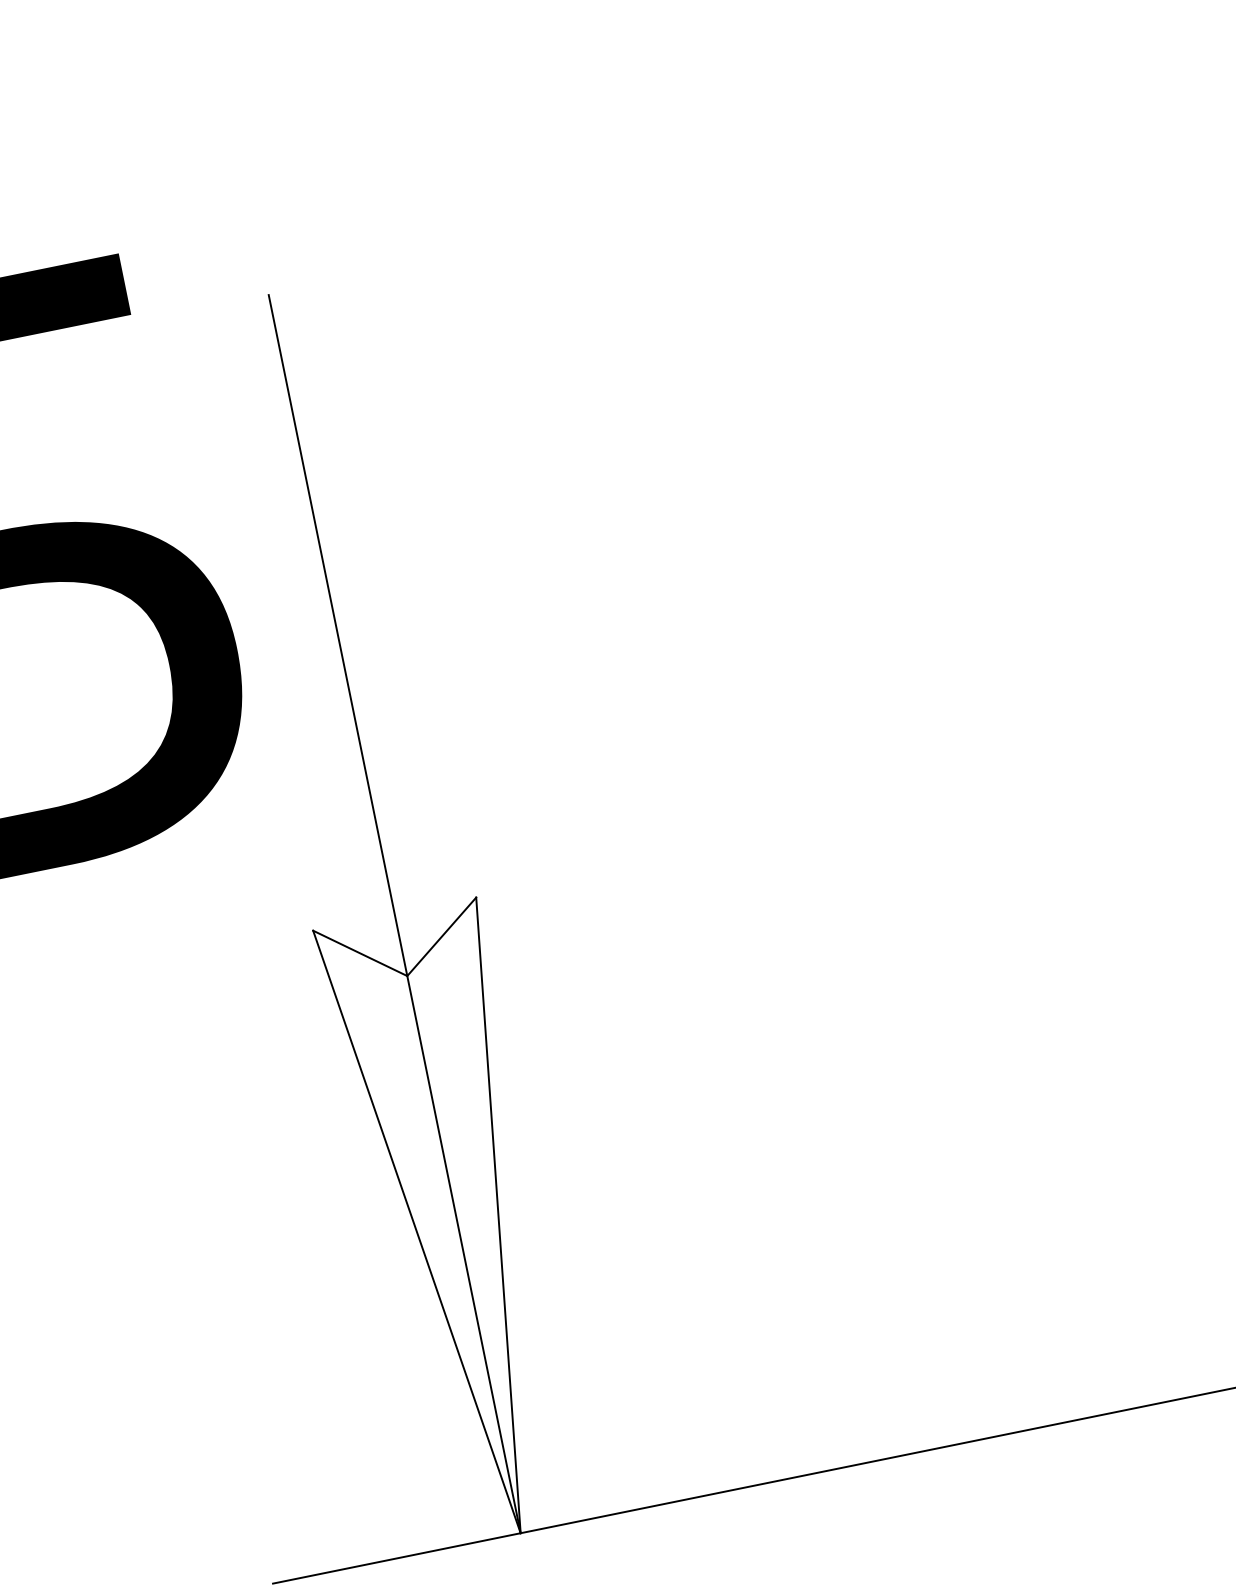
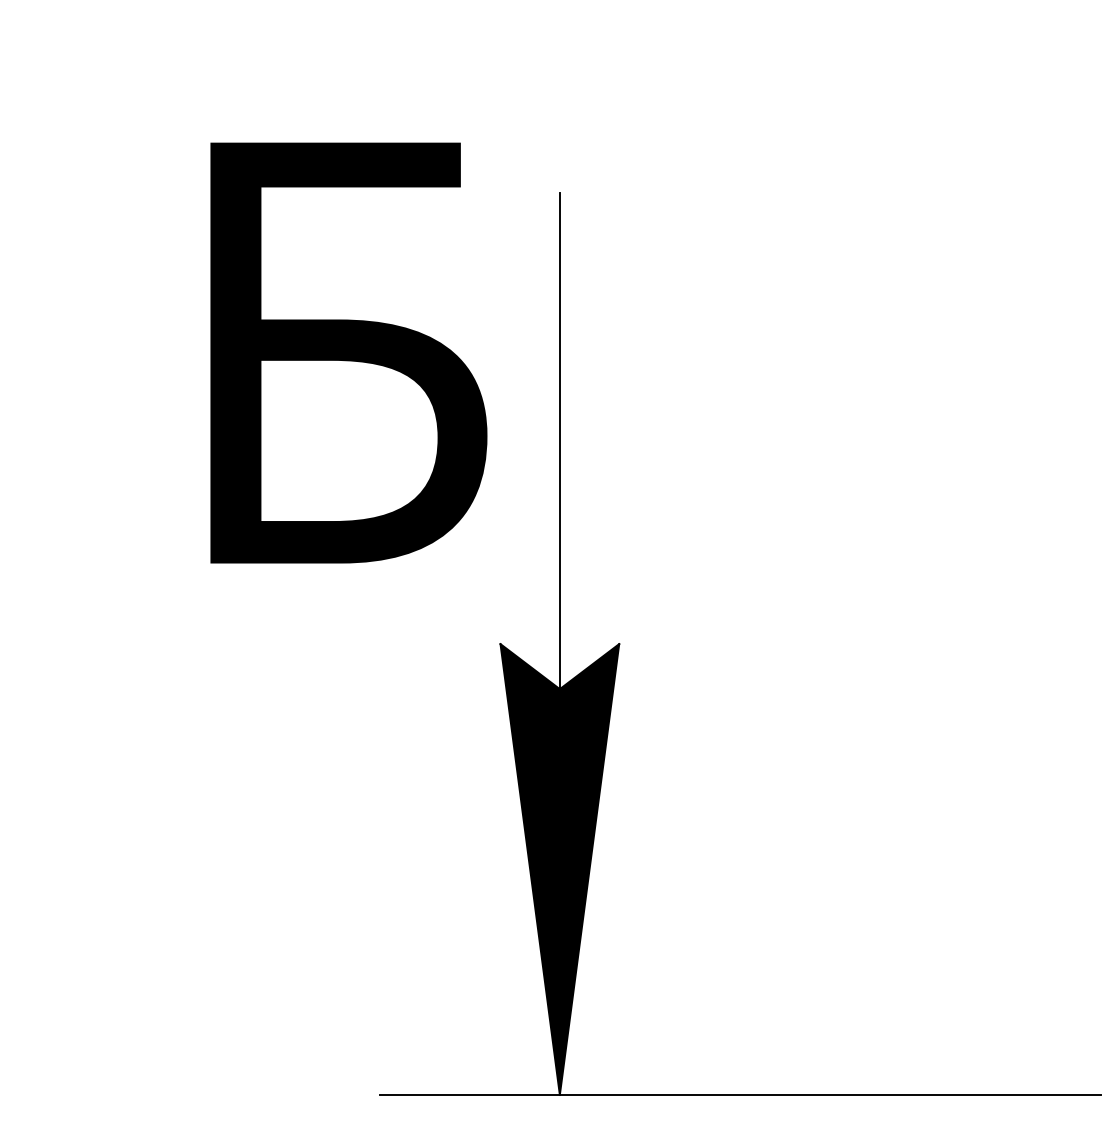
fill: (457, 1223) -> (559, 869), added

